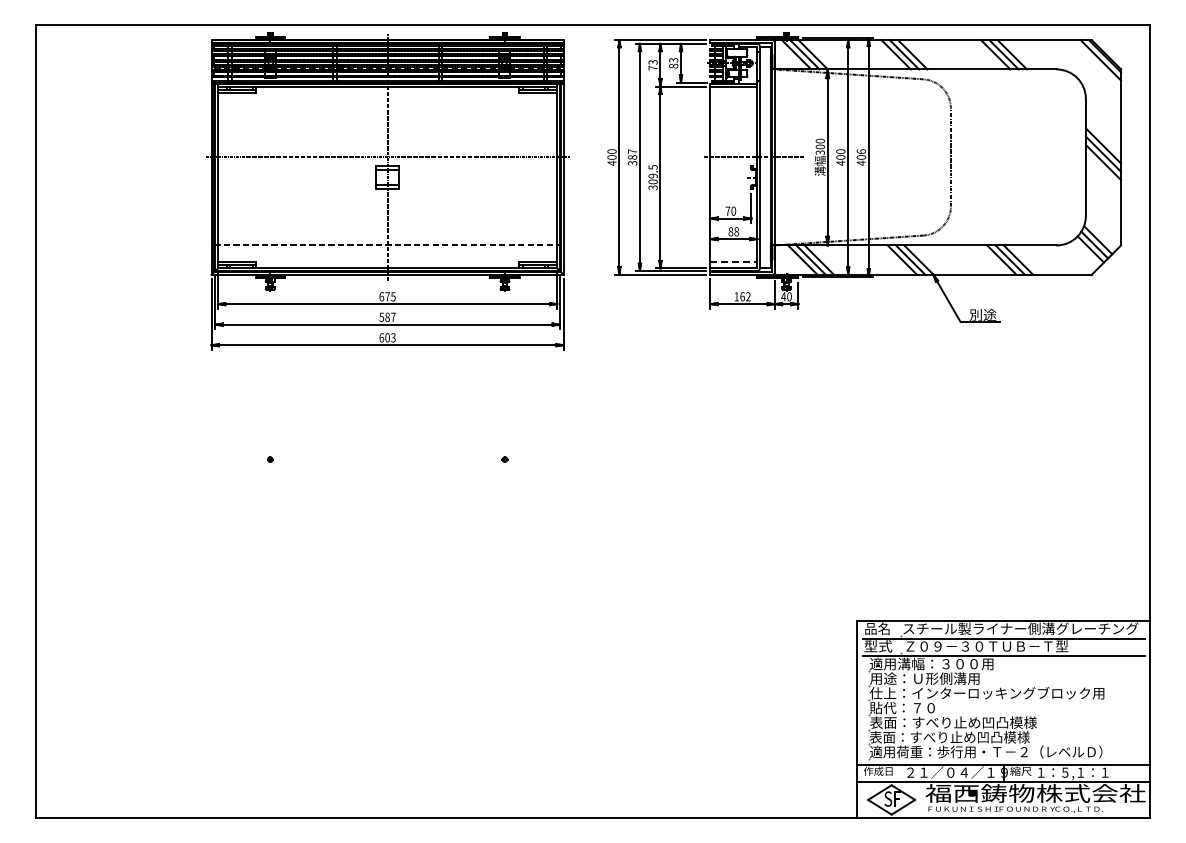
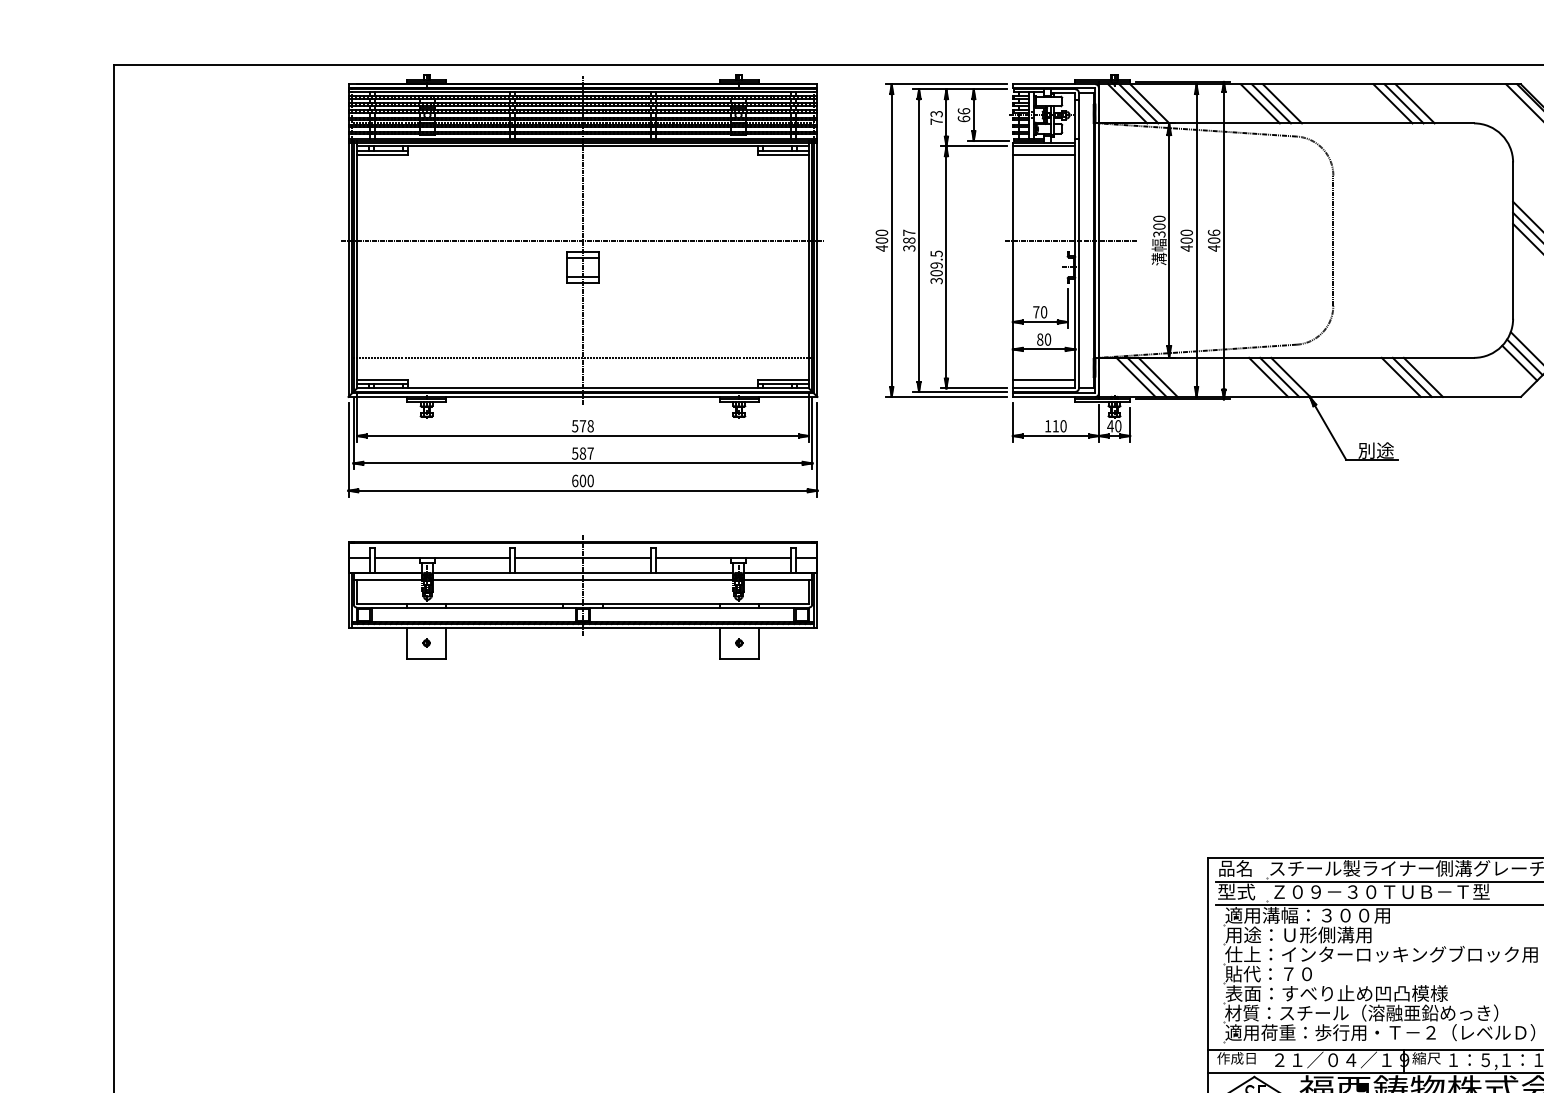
text: (673, 63) -> (963, 115), 83 -> 66
line: (733, 92) -> (1043, 154), added
text: (736, 232) -> (1047, 340), 88 -> 80
line: (734, 262) -> (1045, 380), dashed -> solid
text: (387, 296) -> (582, 425), 675 -> 578
text: (745, 296) -> (1059, 425), 162 -> 110
text: (393, 337) -> (590, 480), 603 -> 600
part: (387, 425) -> (582, 597), added
text: (971, 737) -> (1360, 1013), 表面：すべり止め凹凸模様 -> 材質：スチール（溶融亜鉛めっき）

